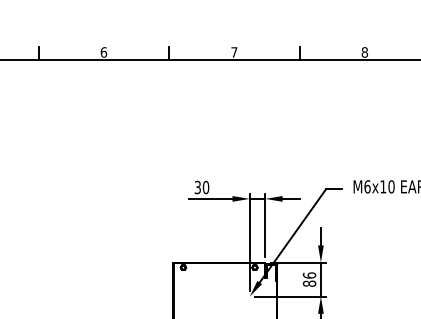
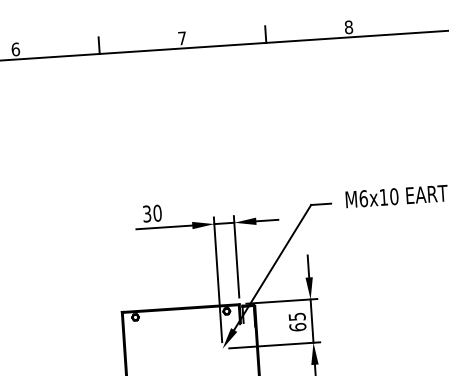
text: (309, 279) -> (297, 321), 86 -> 65

